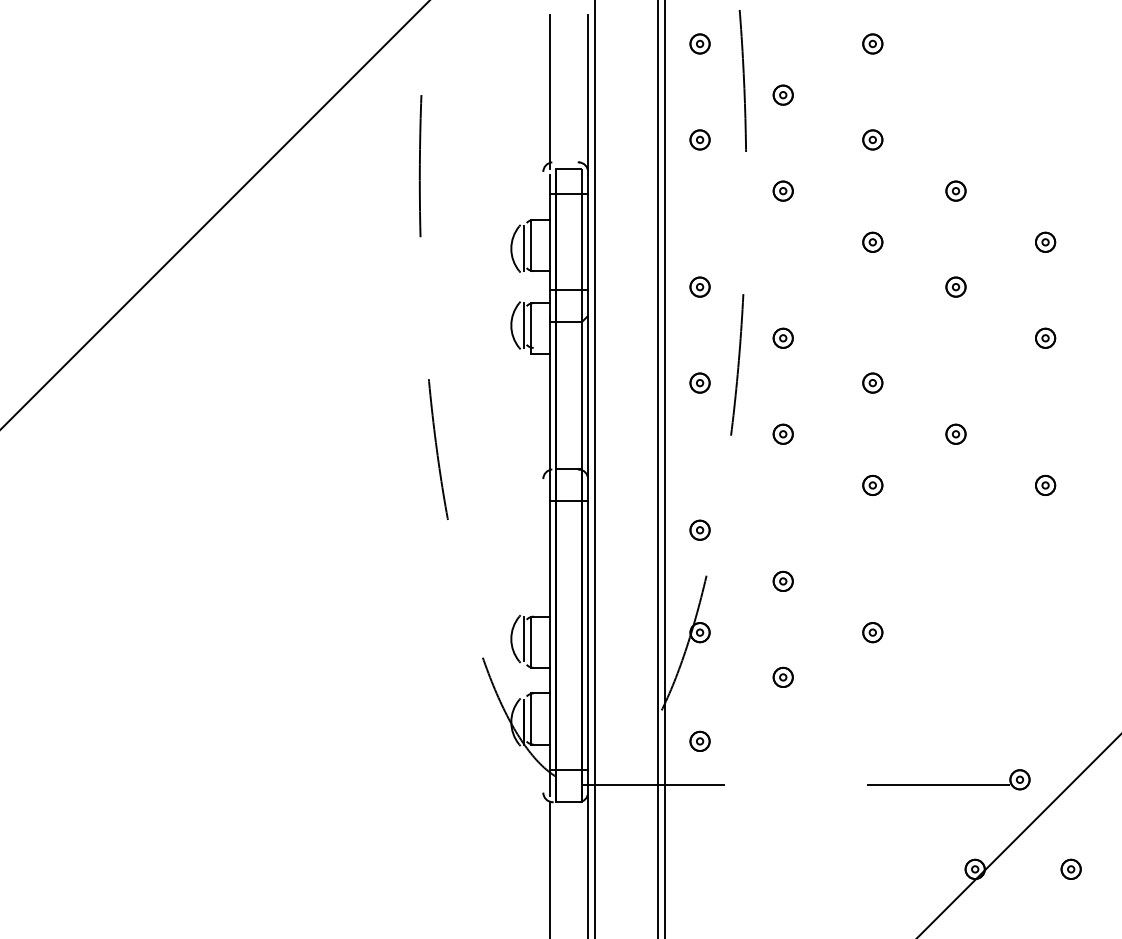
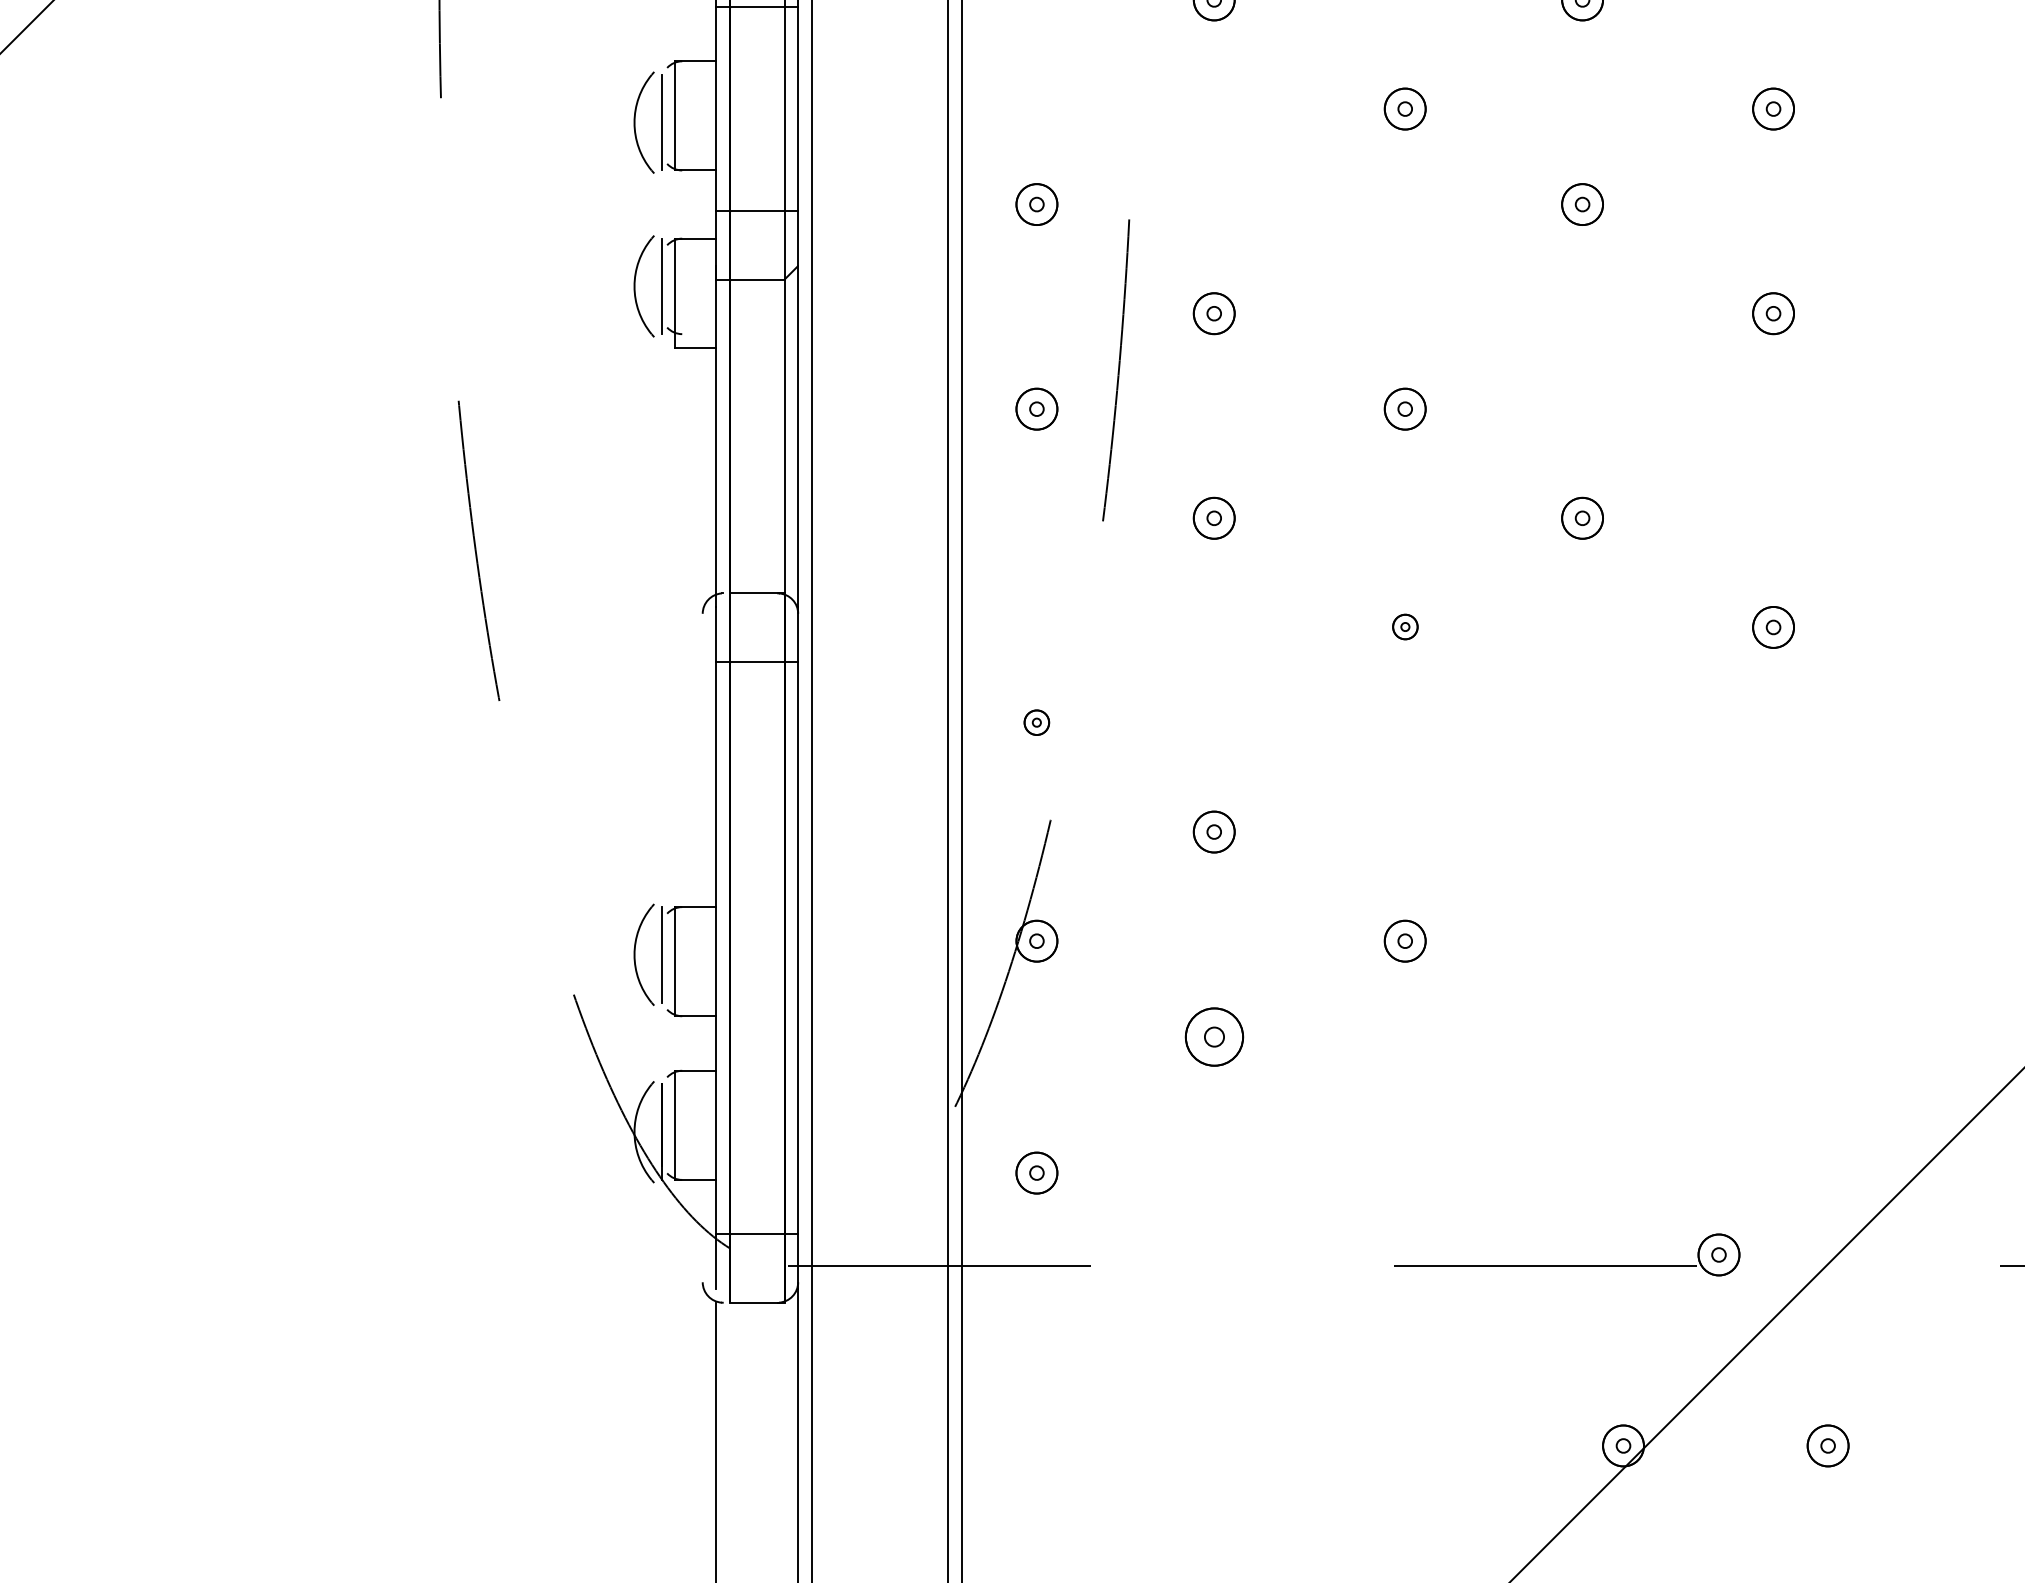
part: (872, 484) -> (1404, 625), size x0.6
part: (699, 529) -> (1035, 721), size x0.6
part: (782, 676) -> (1212, 1034), size x1.4

